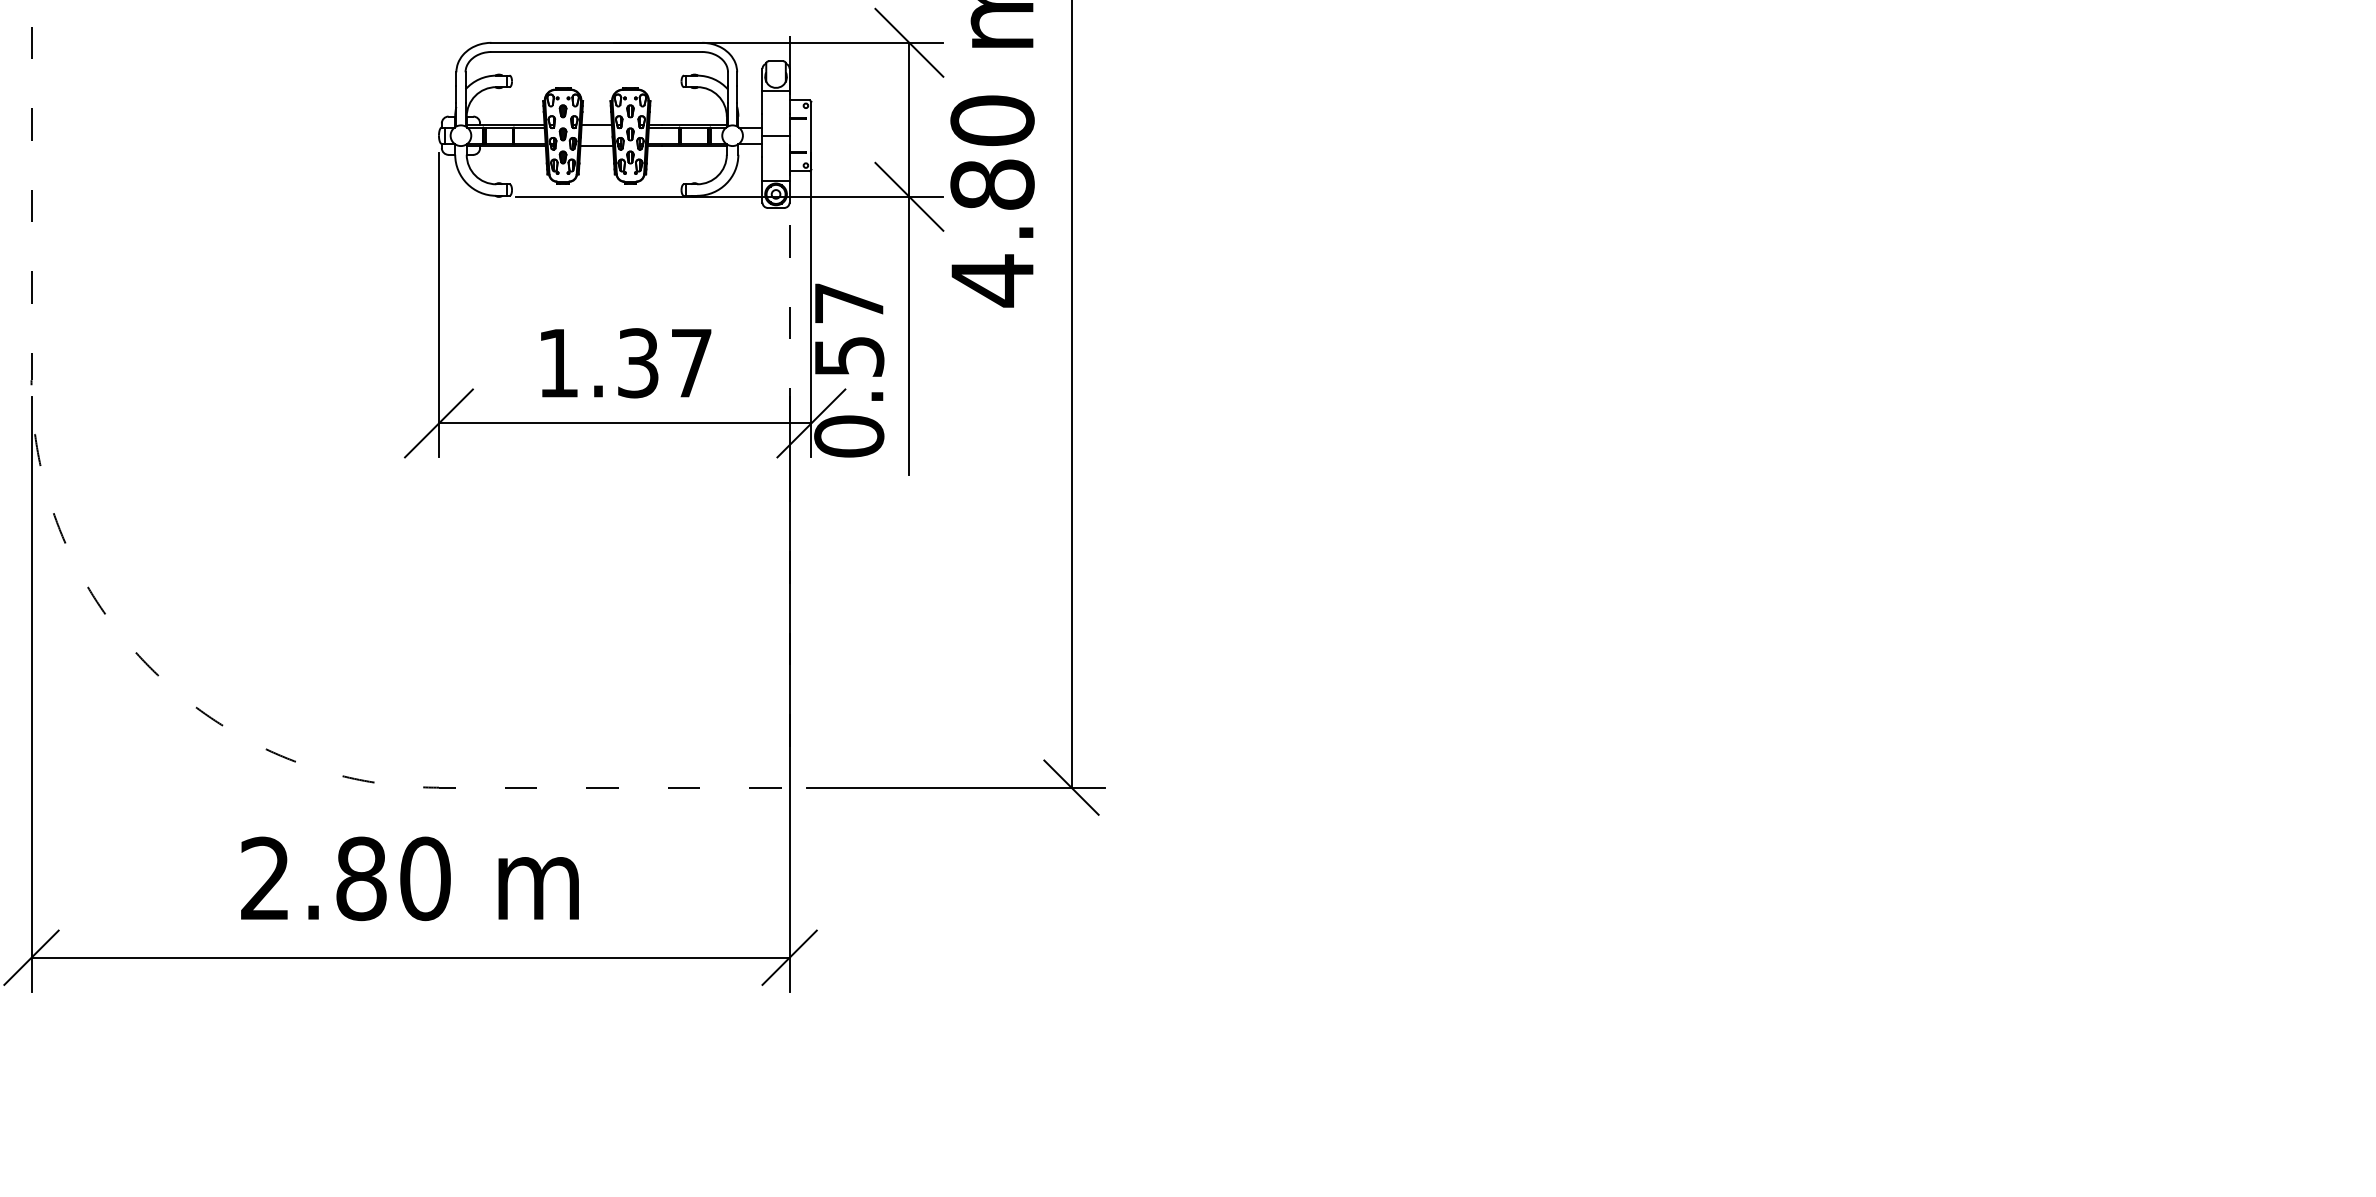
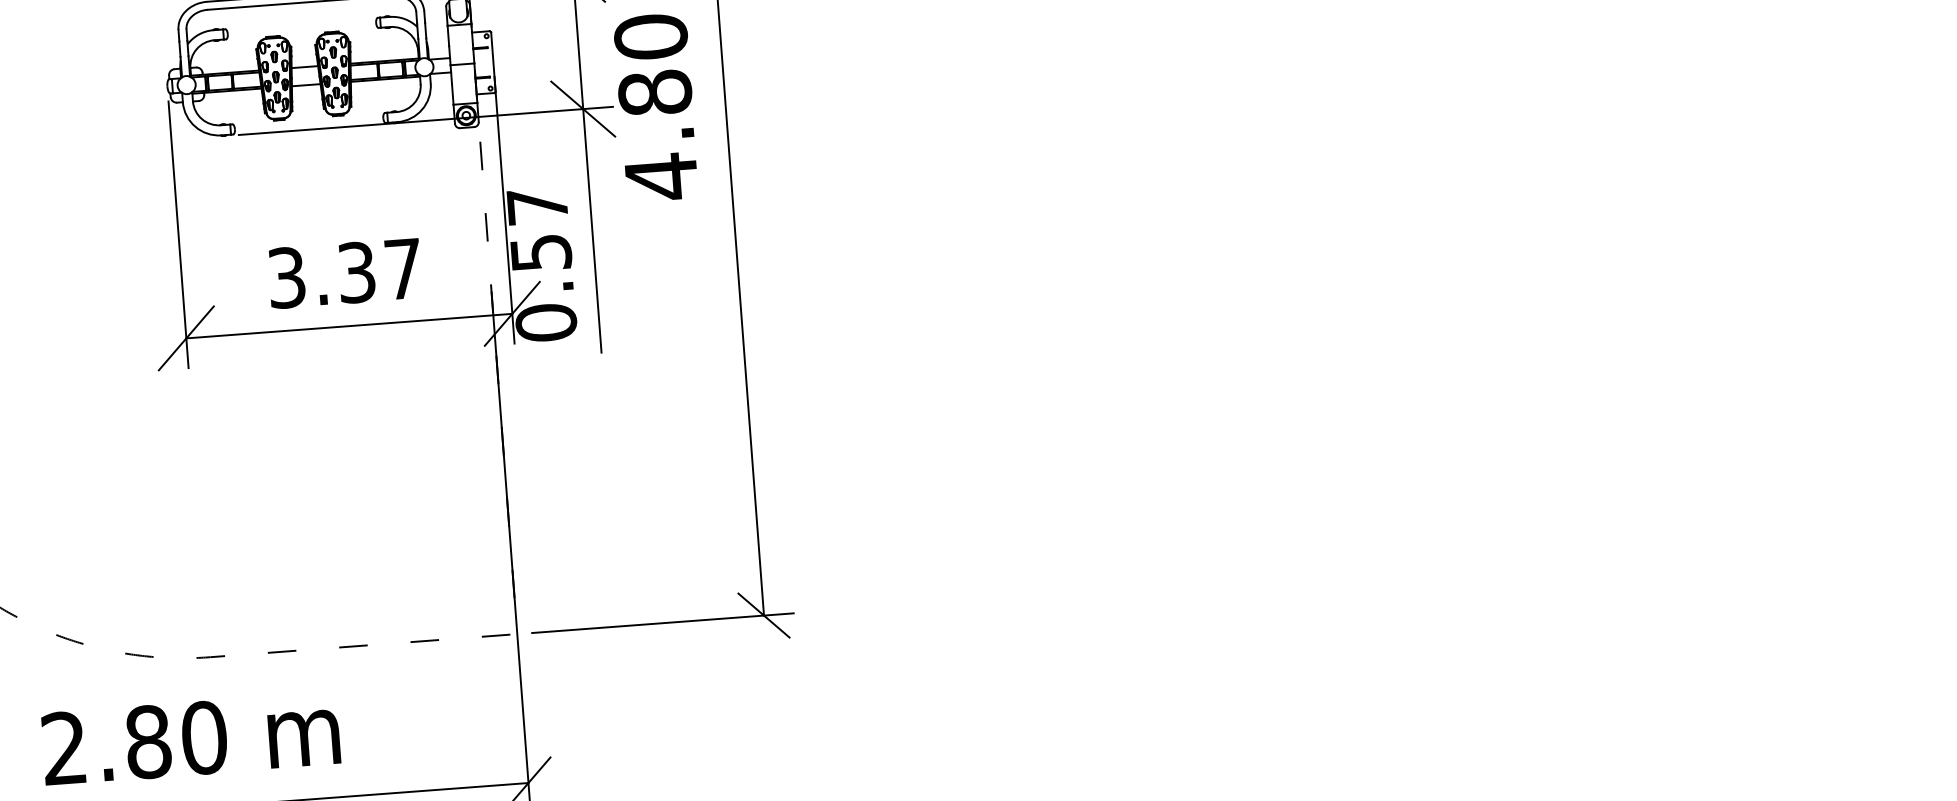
text: (558, 363) -> (287, 278), 1.37 -> 3.37

